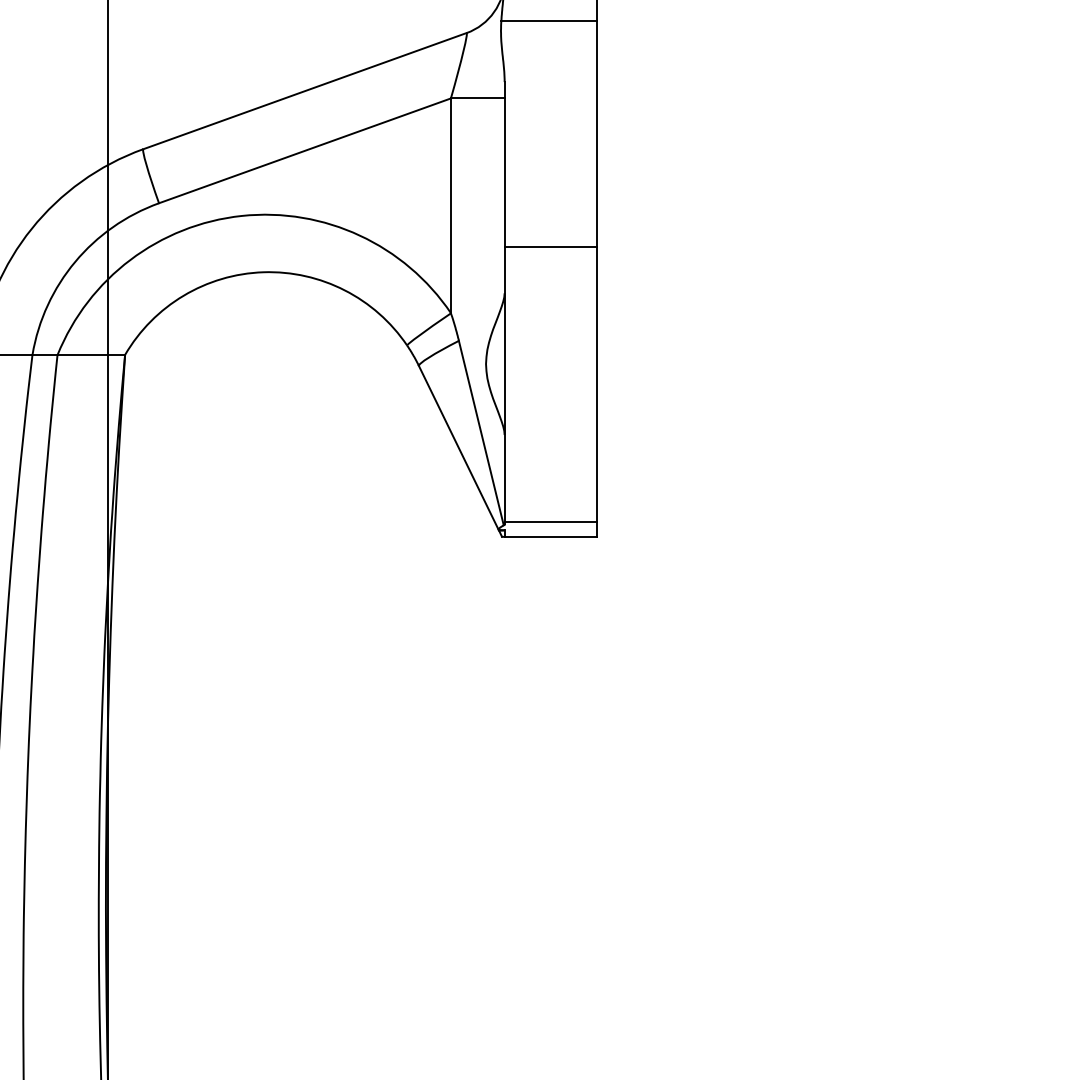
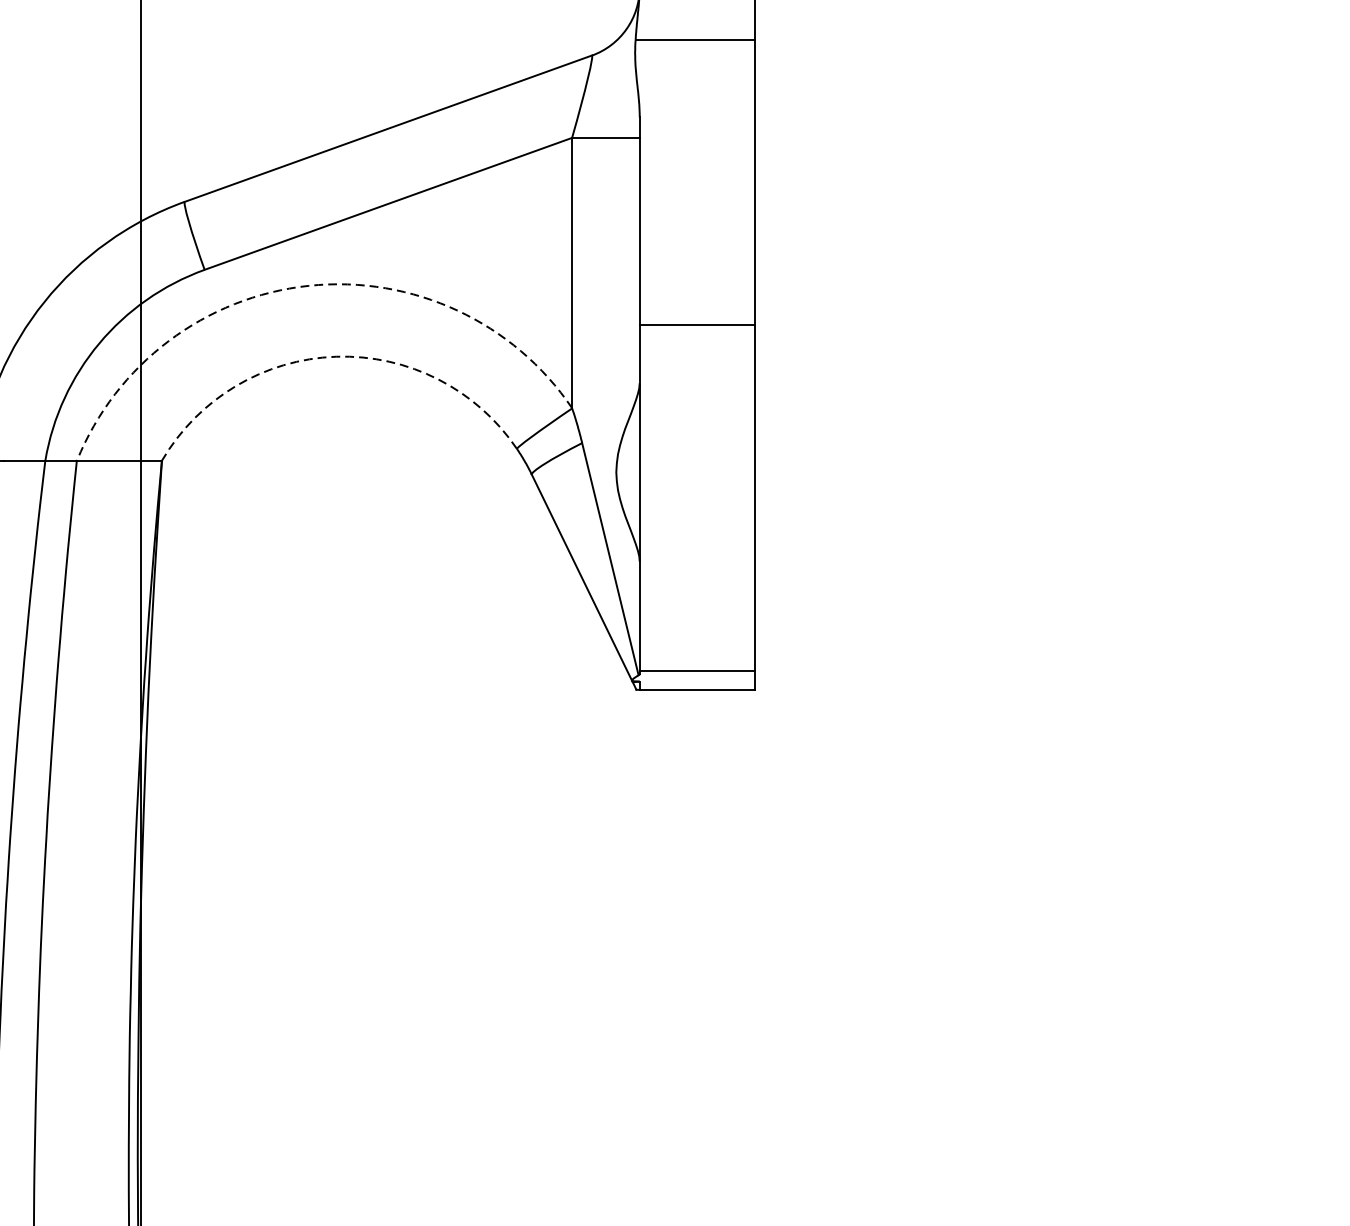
arc: (241, 215) -> (308, 285), solid -> dashed
arc: (263, 272) -> (336, 357), solid -> dashed

